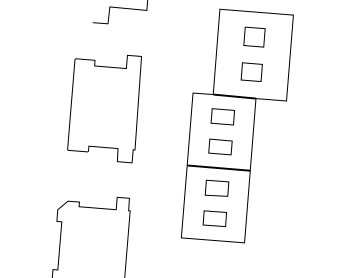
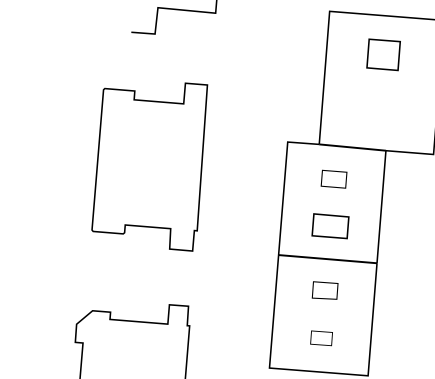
part: (251, 71) -> (378, 108), removed
part: (222, 116) -> (333, 178), size x0.7
part: (216, 187) -> (324, 289), size x0.7
part: (214, 218) -> (321, 337), size x0.6

